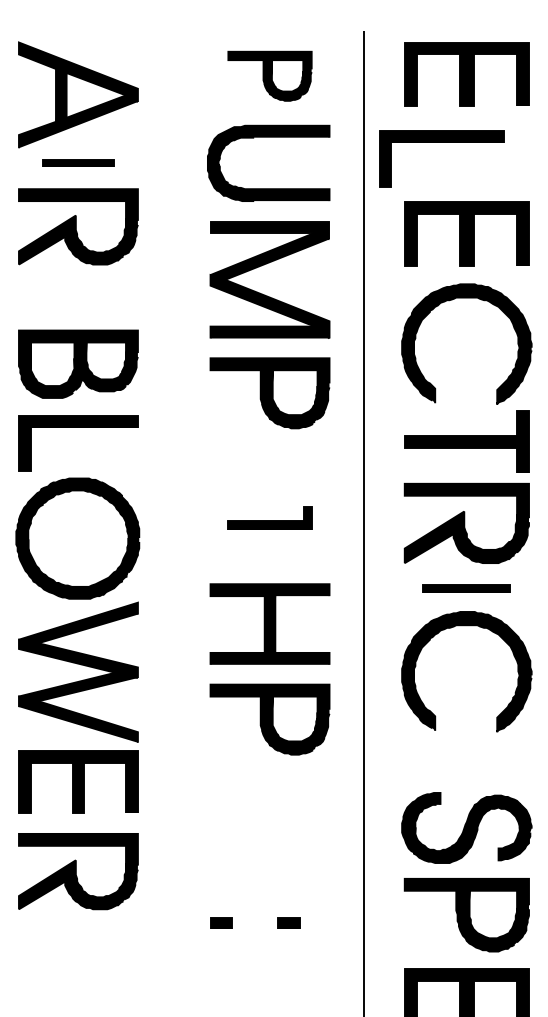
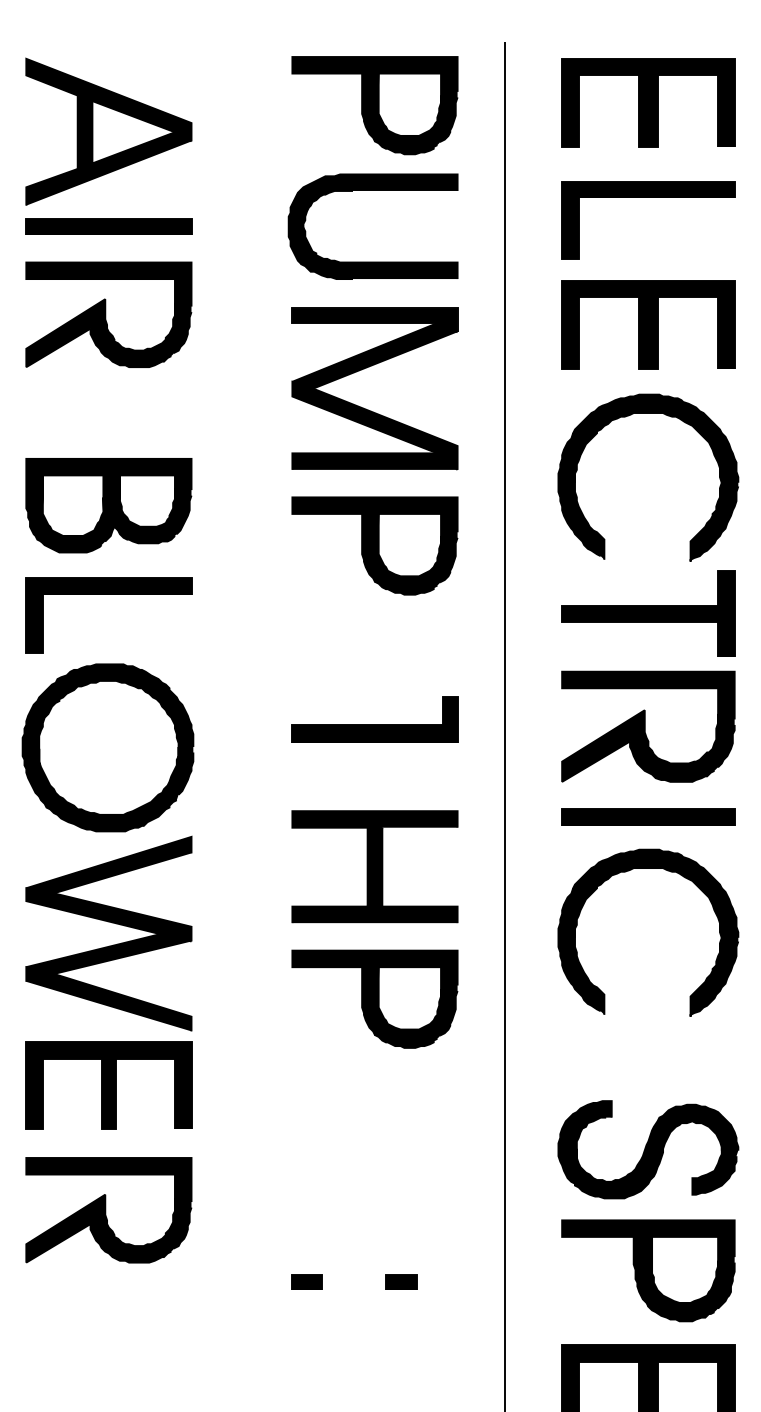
part: (269, 76) -> (374, 105), size x1.43
part: (441, 142) -> (648, 197), moved
part: (78, 163) -> (108, 226), size x1.67
part: (269, 518) -> (374, 719), size x1.43
part: (466, 588) -> (648, 816), size x1.43

